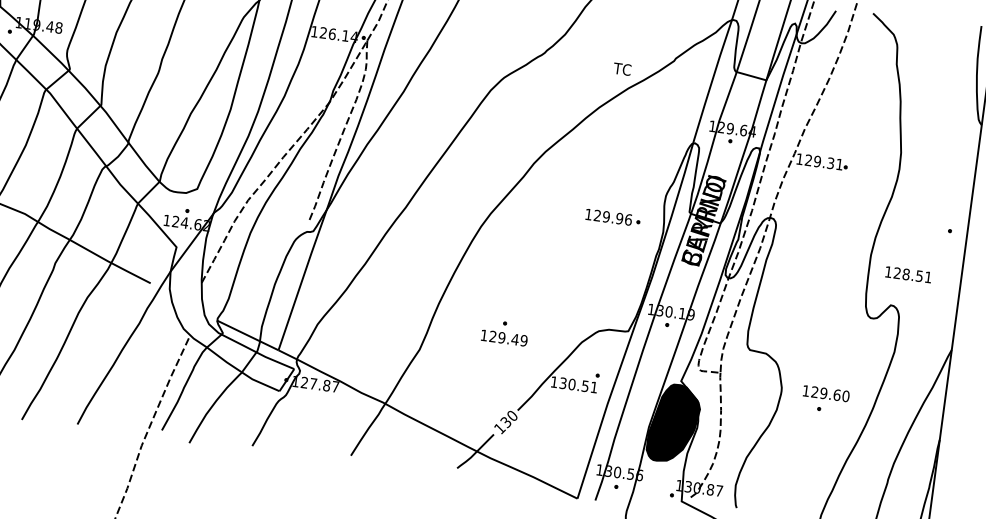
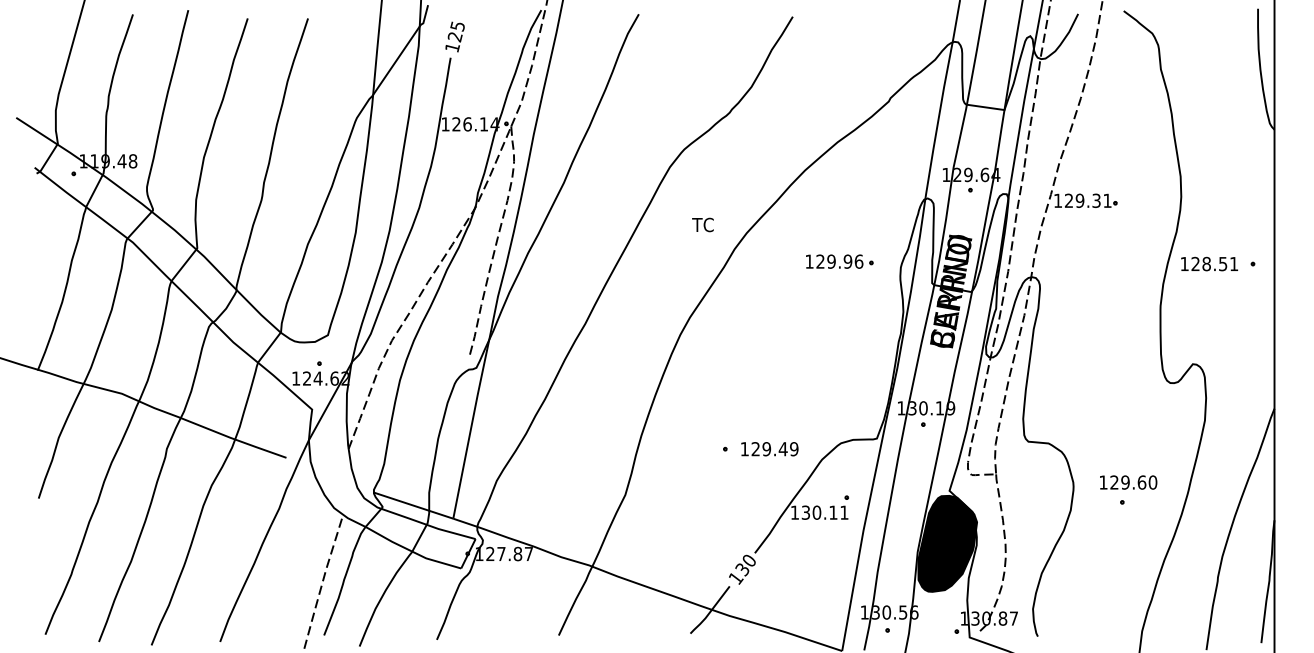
text: (622, 68) -> (702, 224), moved
part: (612, 217) -> (839, 261), moved
text: (908, 274) -> (1209, 263), moved
text: (504, 338) -> (769, 449), moved
text: (585, 386) -> (833, 512), 130.51 -> 130.11

